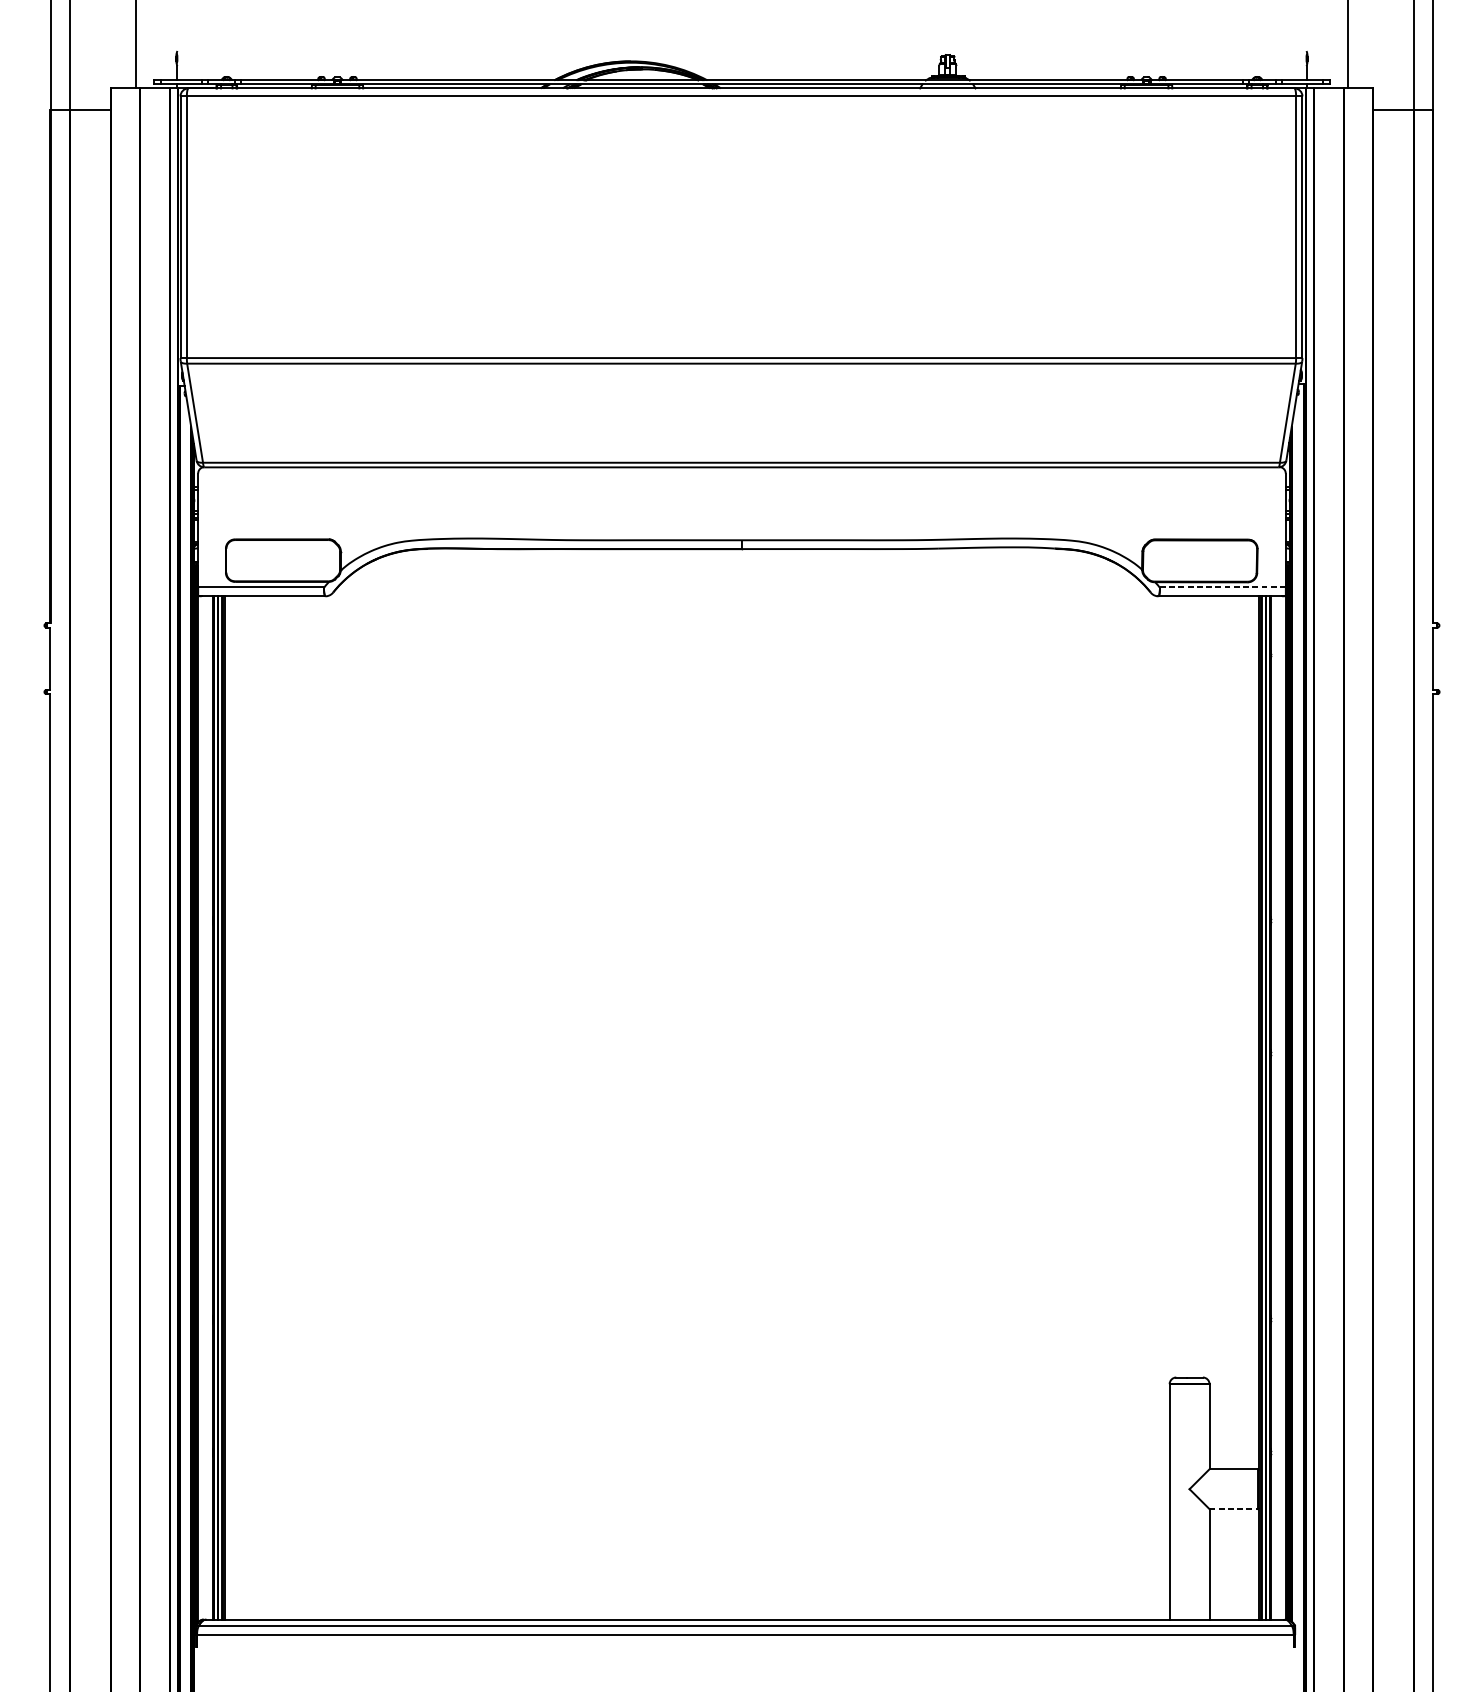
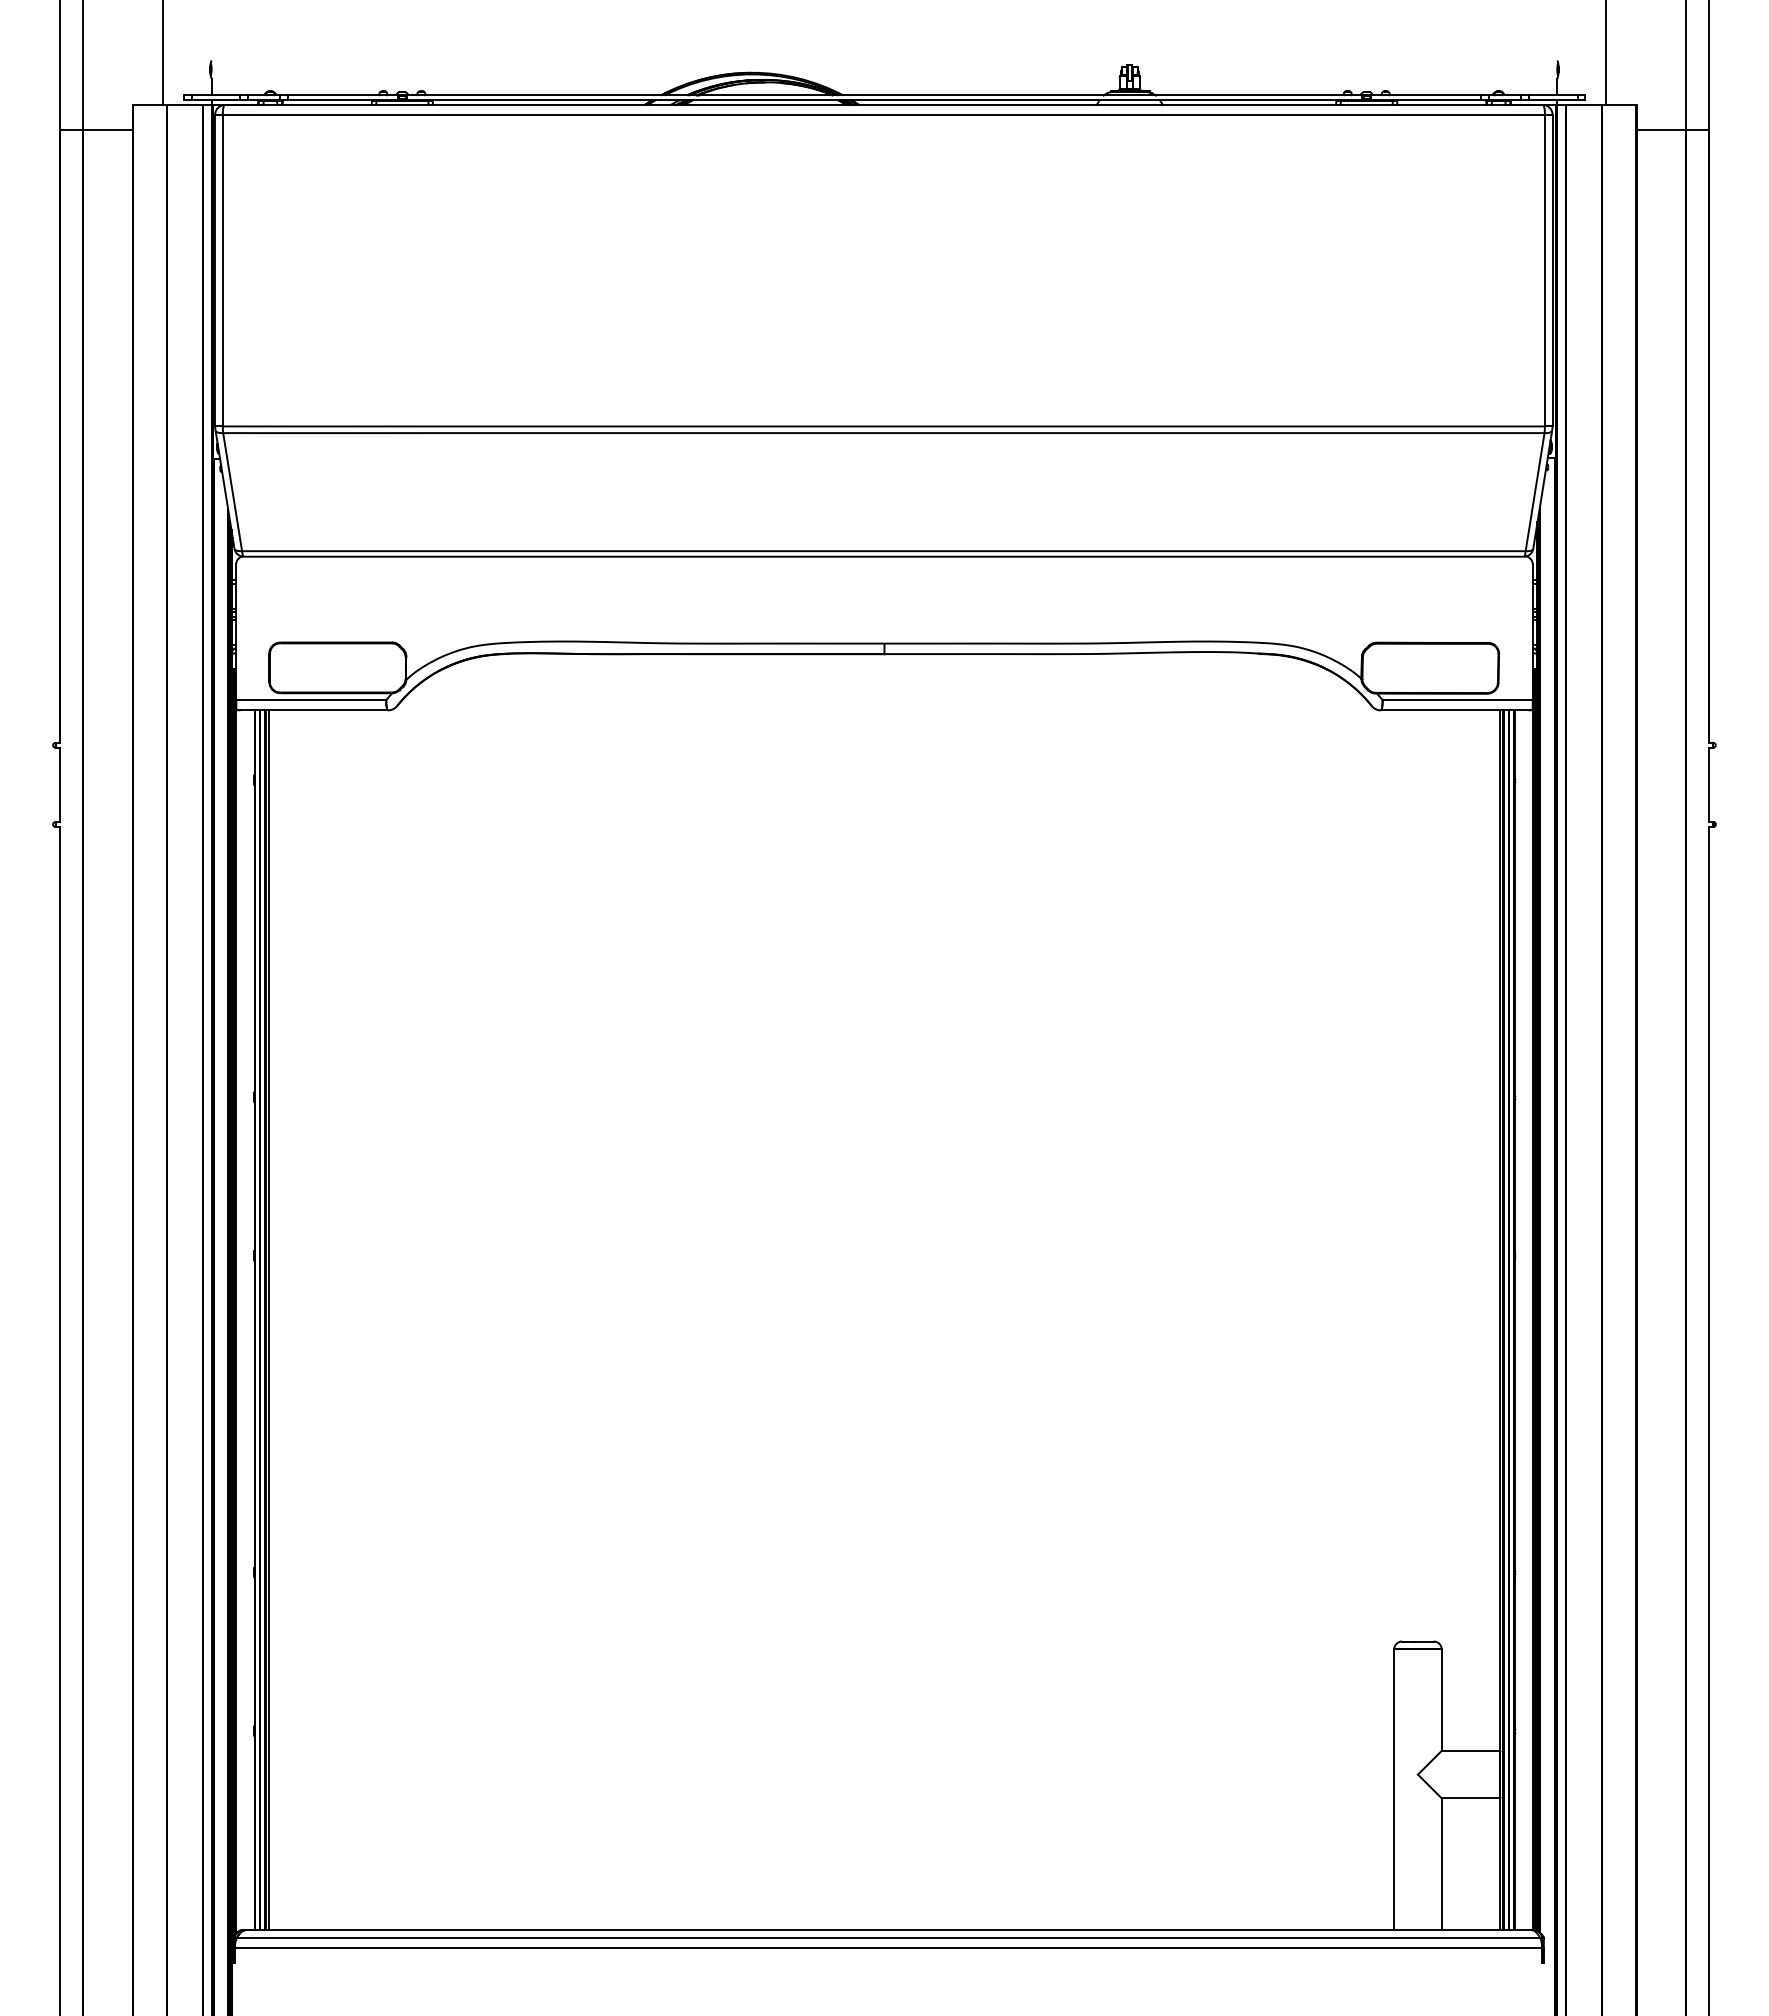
line: (1222, 587) -> (1457, 699), dashed -> solid
line: (1233, 1509) -> (1470, 1798), dashed -> solid

